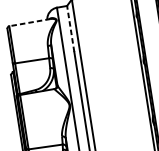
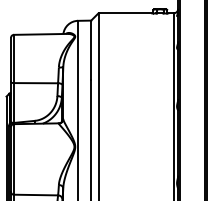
line: (29, 22) -> (40, 34), dashed -> solid
line: (70, 28) -> (91, 50), dashed -> solid

